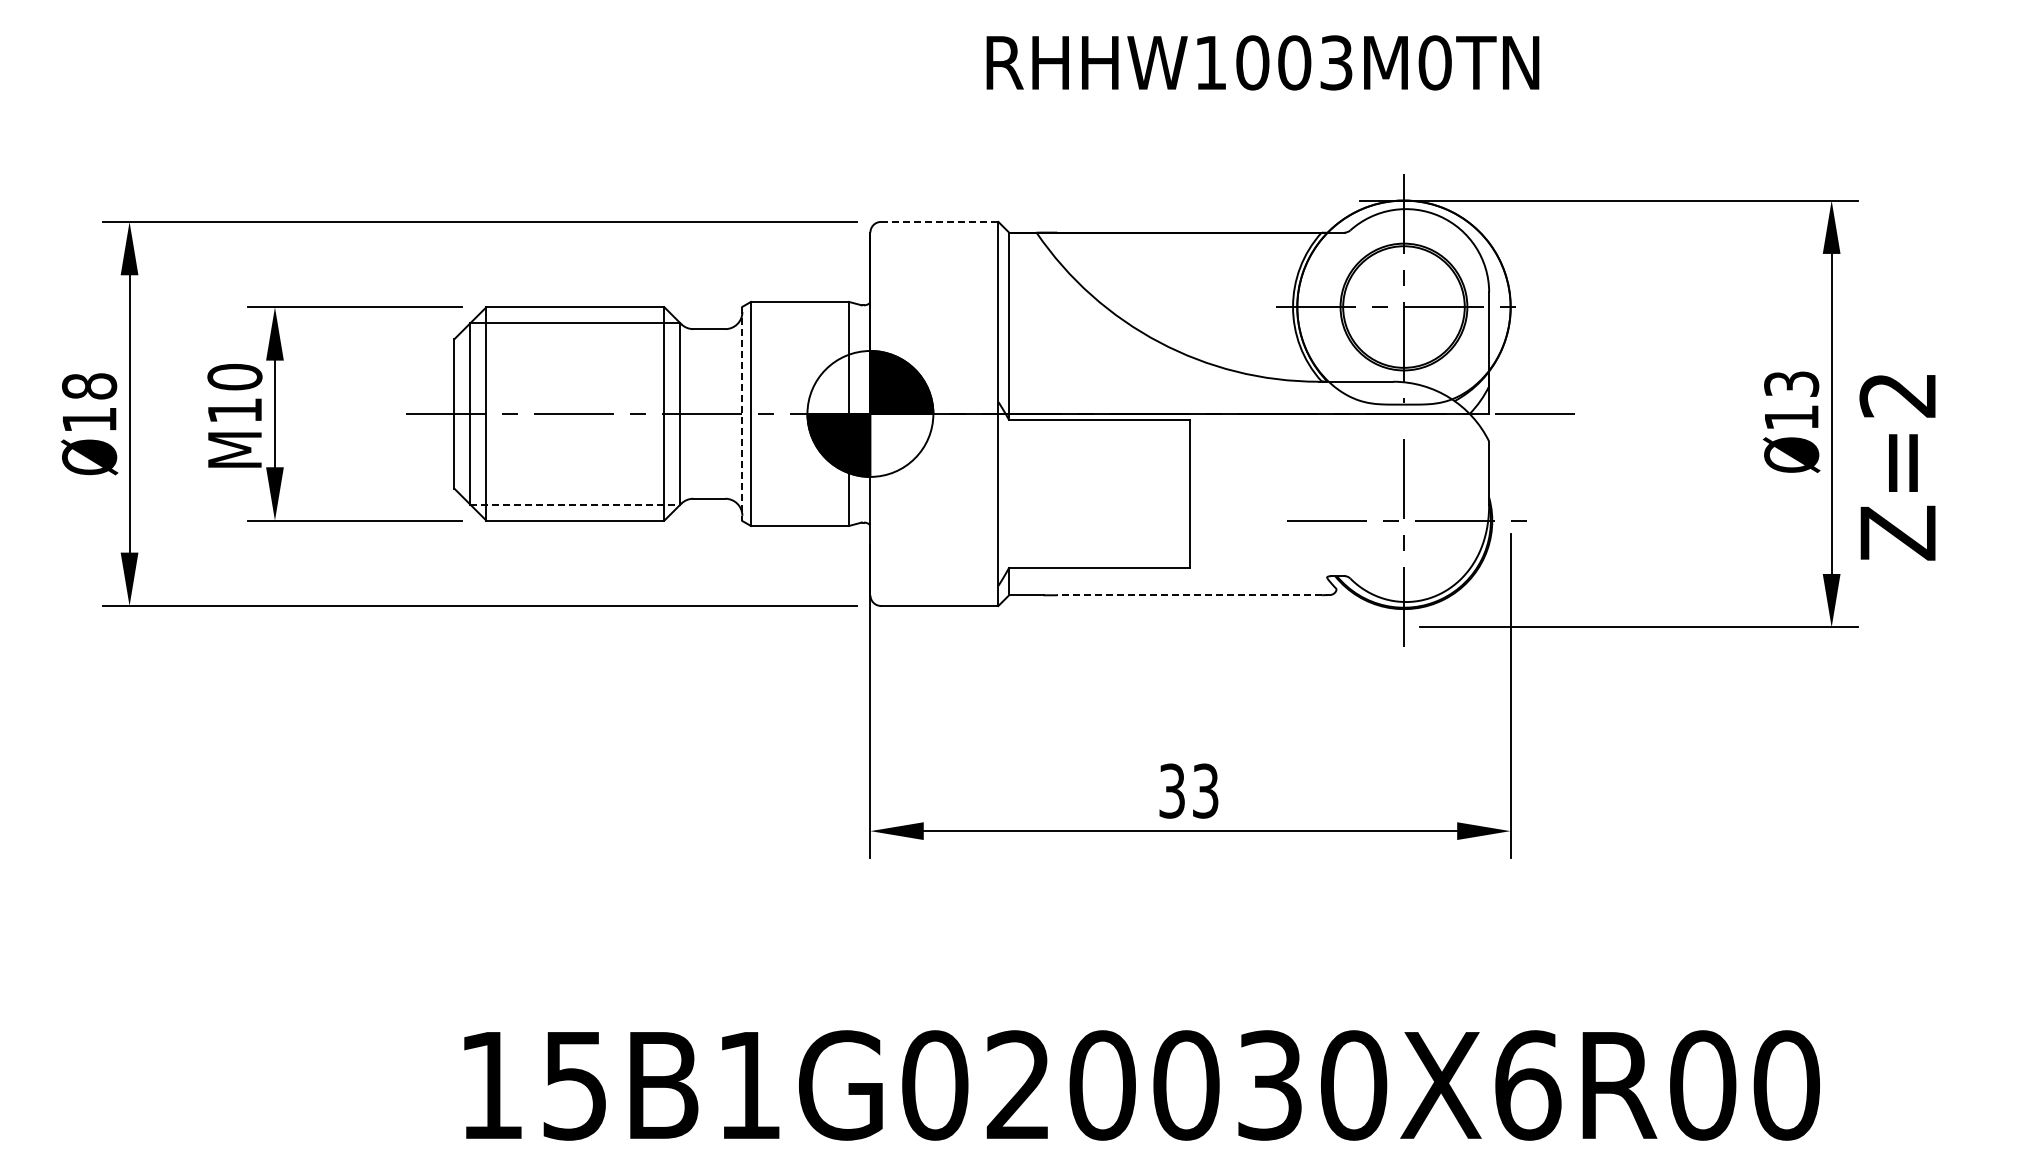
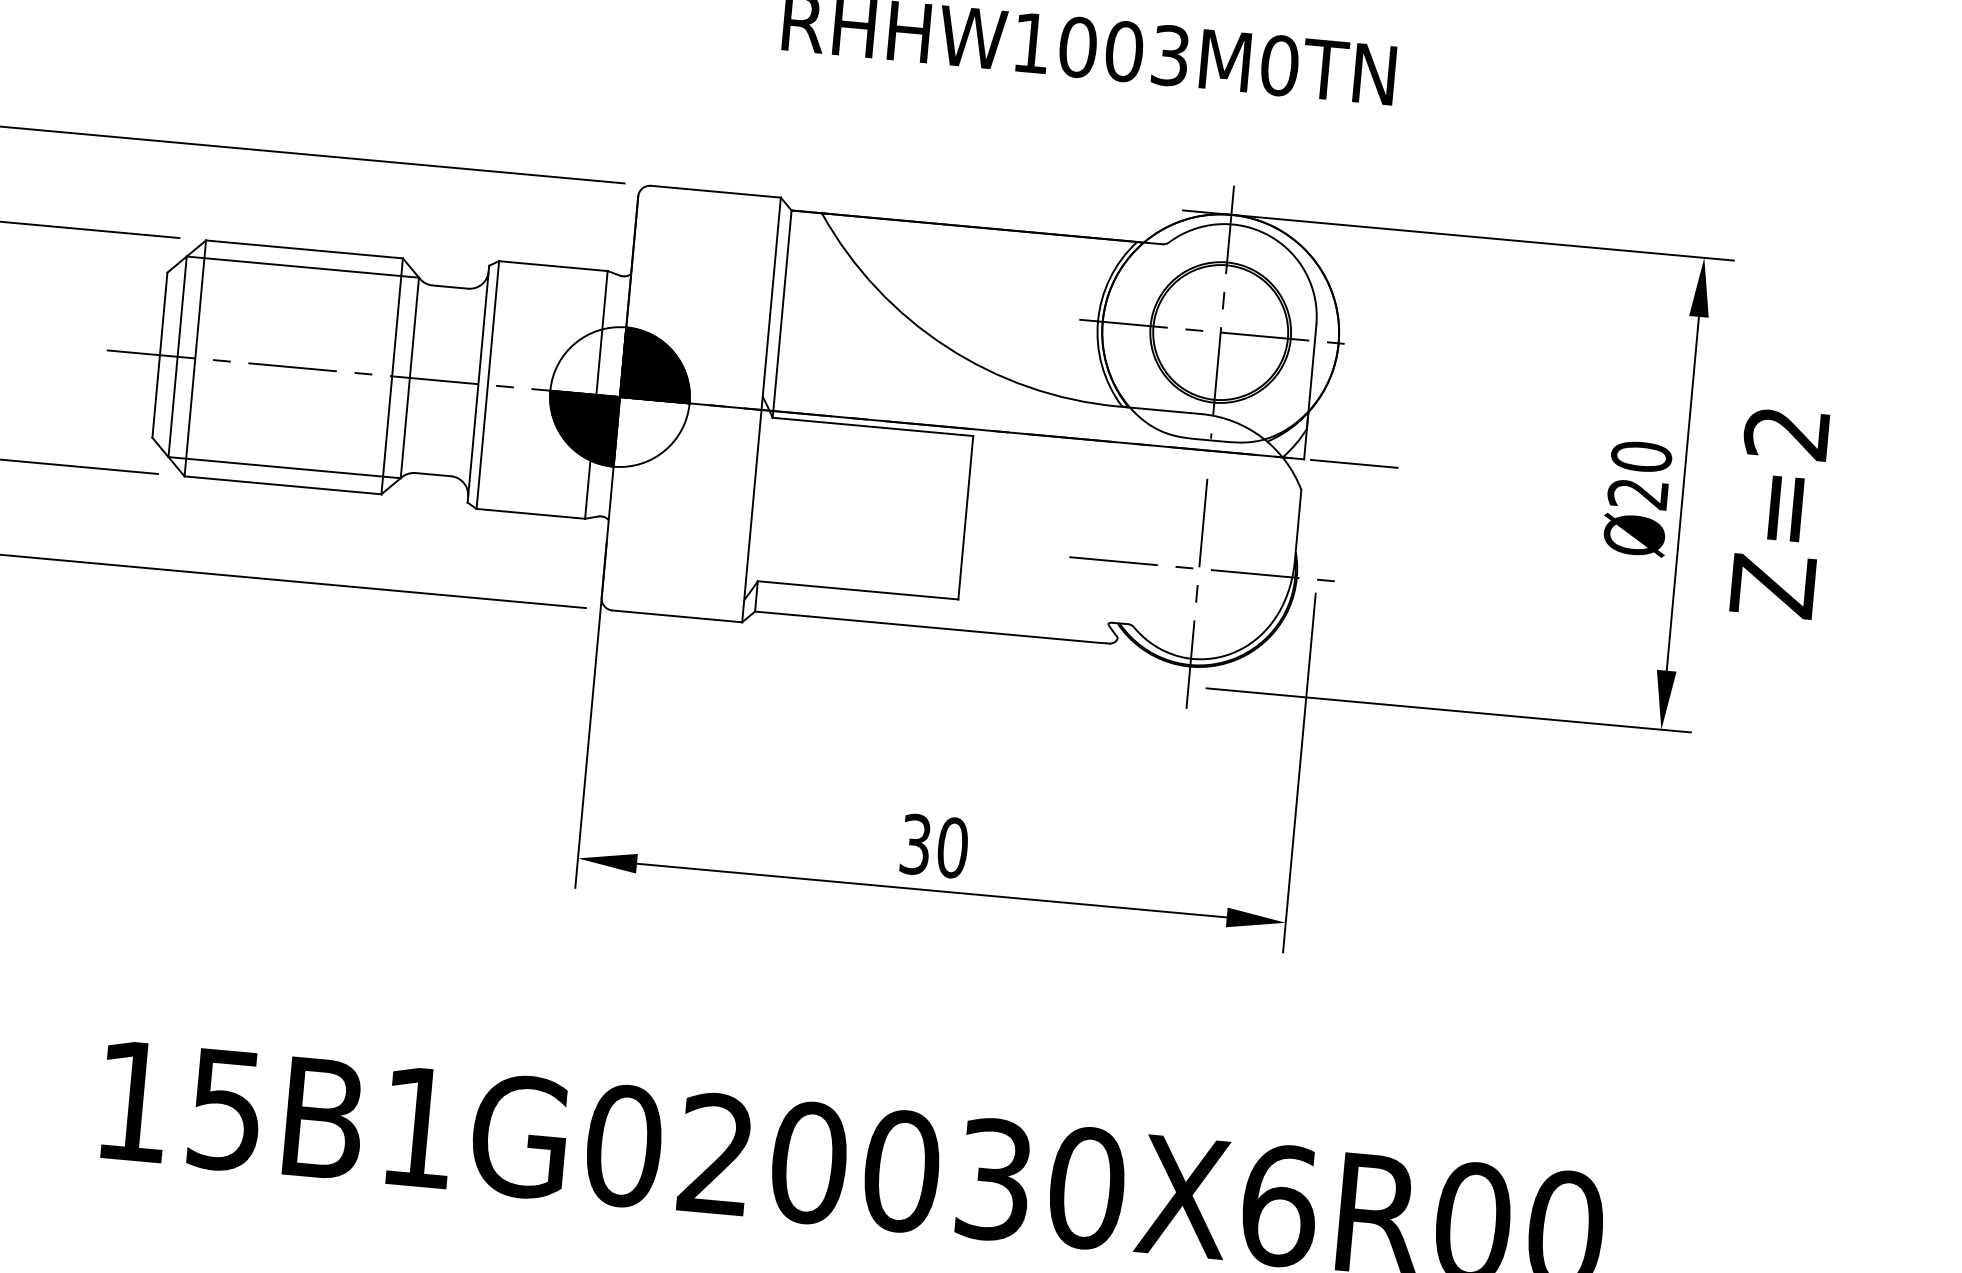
line: (939, 221) -> (715, 191), dashed -> solid
text: (1791, 400) -> (1639, 474), Ø13 -> Ø20
line: (742, 414) -> (478, 384), dashed -> solid
text: (1897, 467) -> (1779, 513), moved
line: (575, 504) -> (284, 467), dashed -> solid
line: (1189, 595) -> (954, 629), dashed -> solid
text: (1205, 790) -> (952, 847), 33 -> 30

